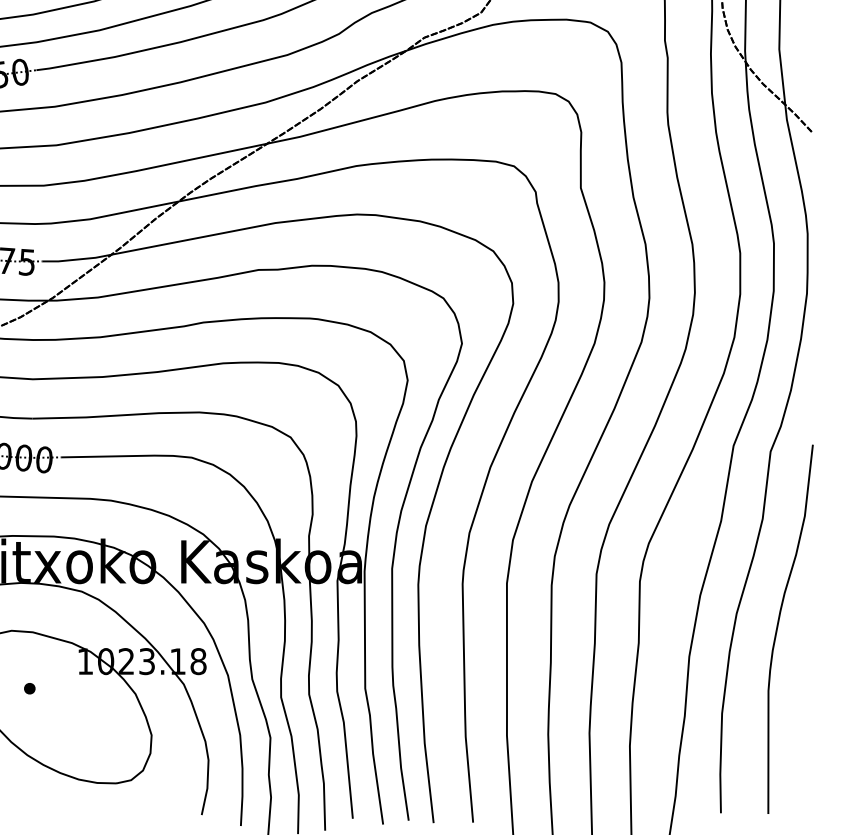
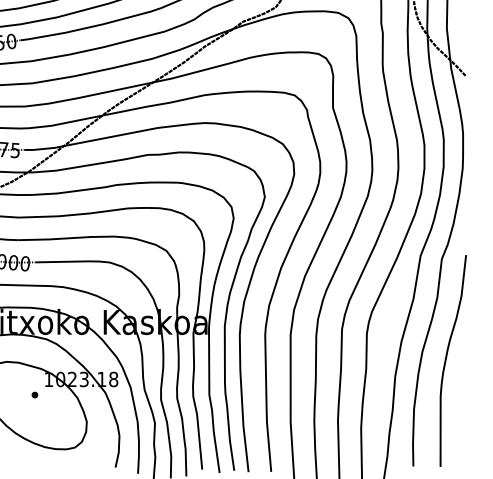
part: (29, 687) -> (34, 394), moved

